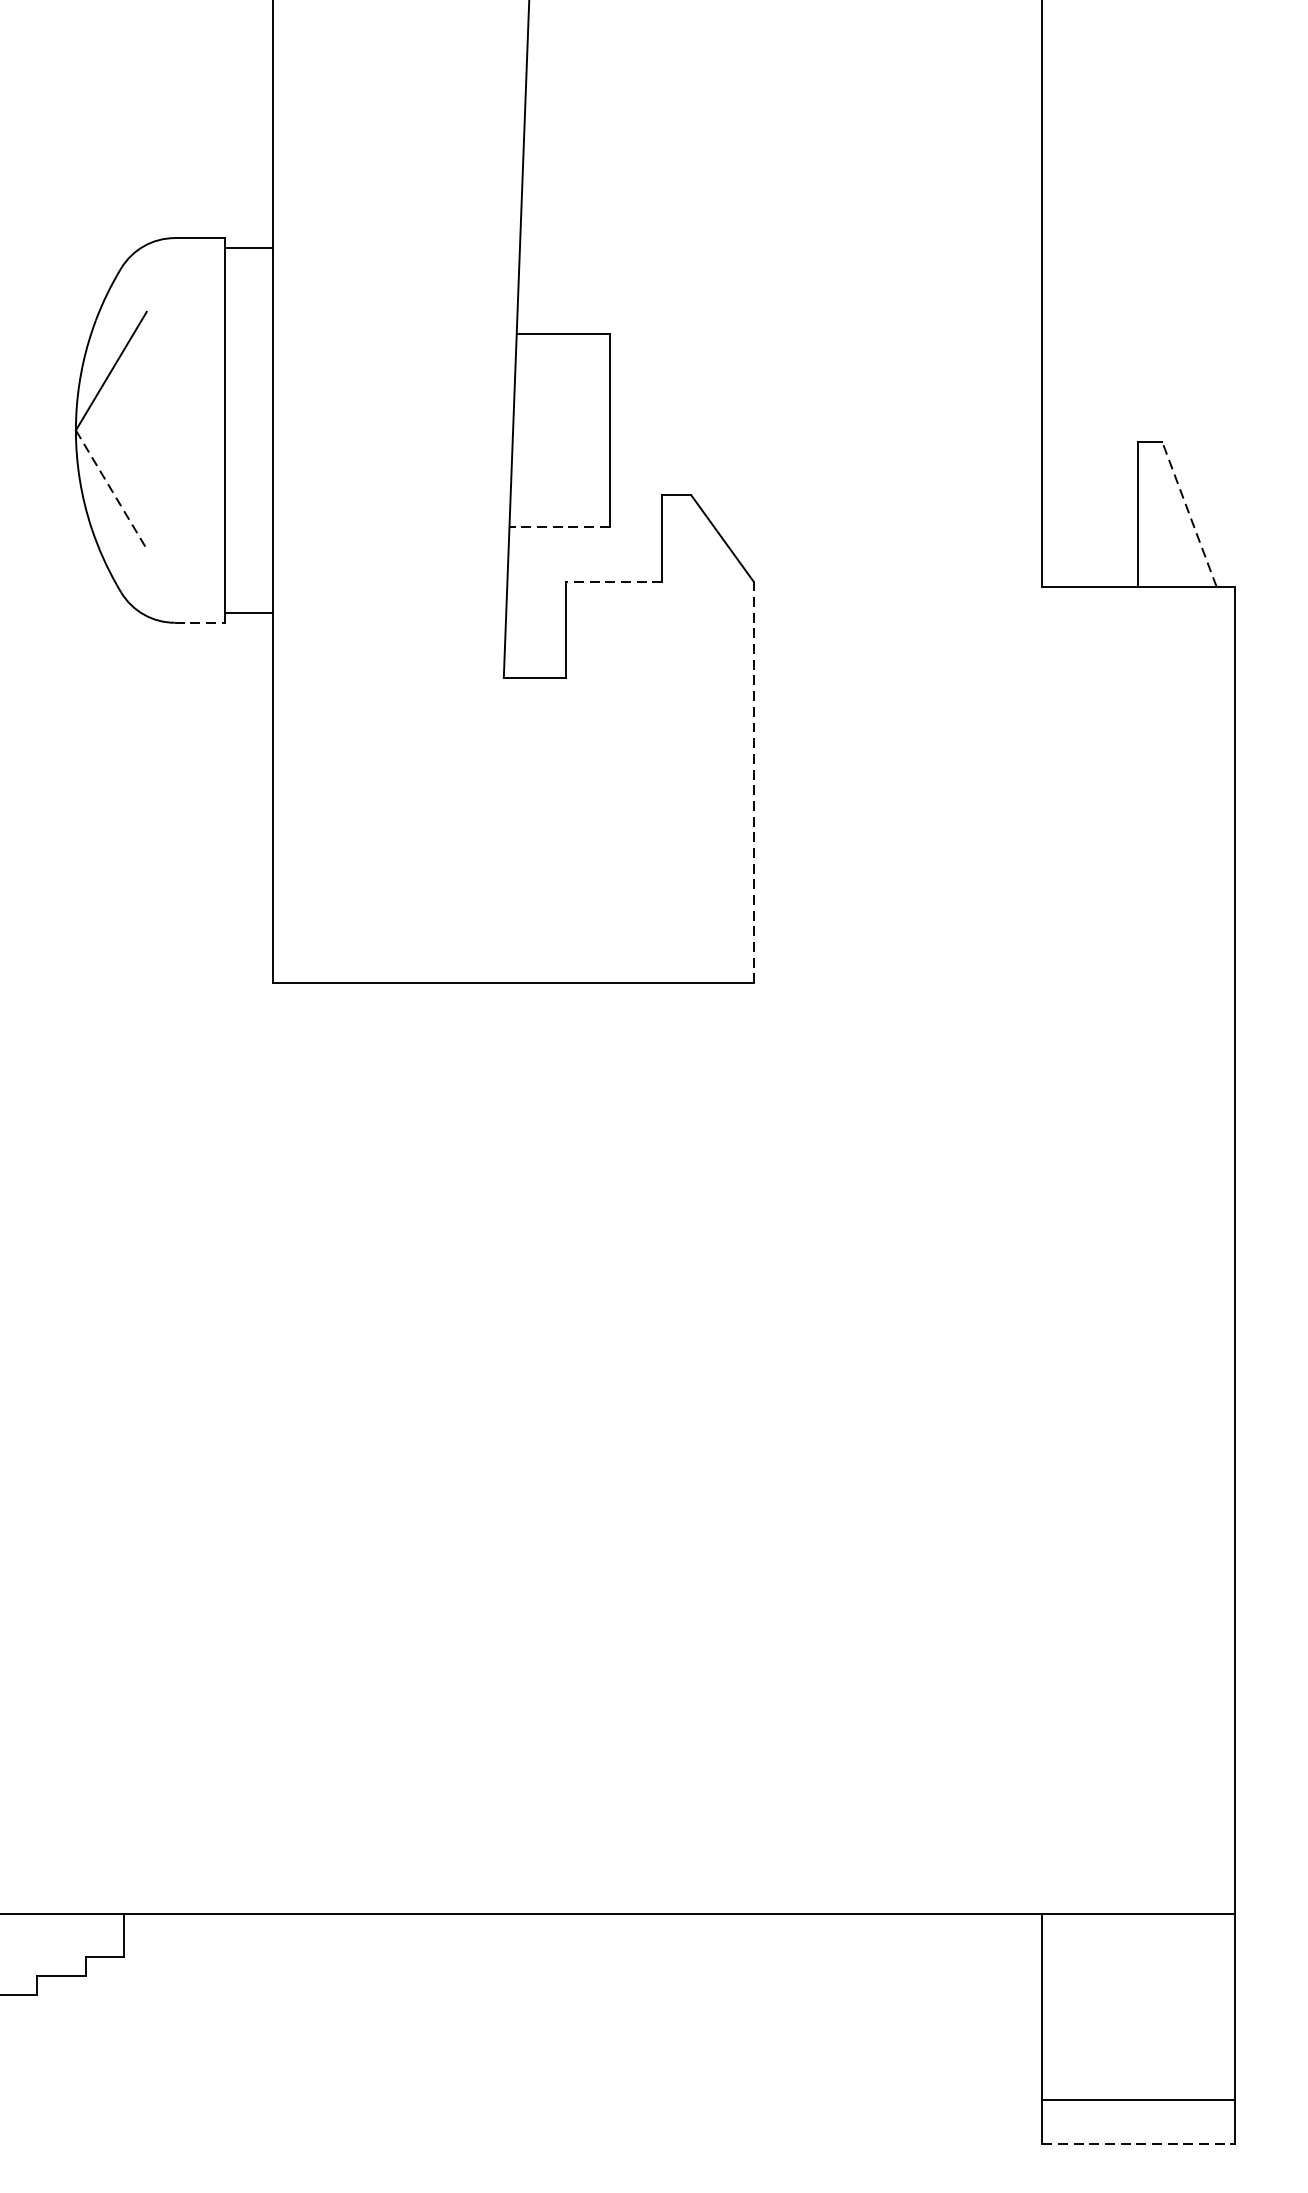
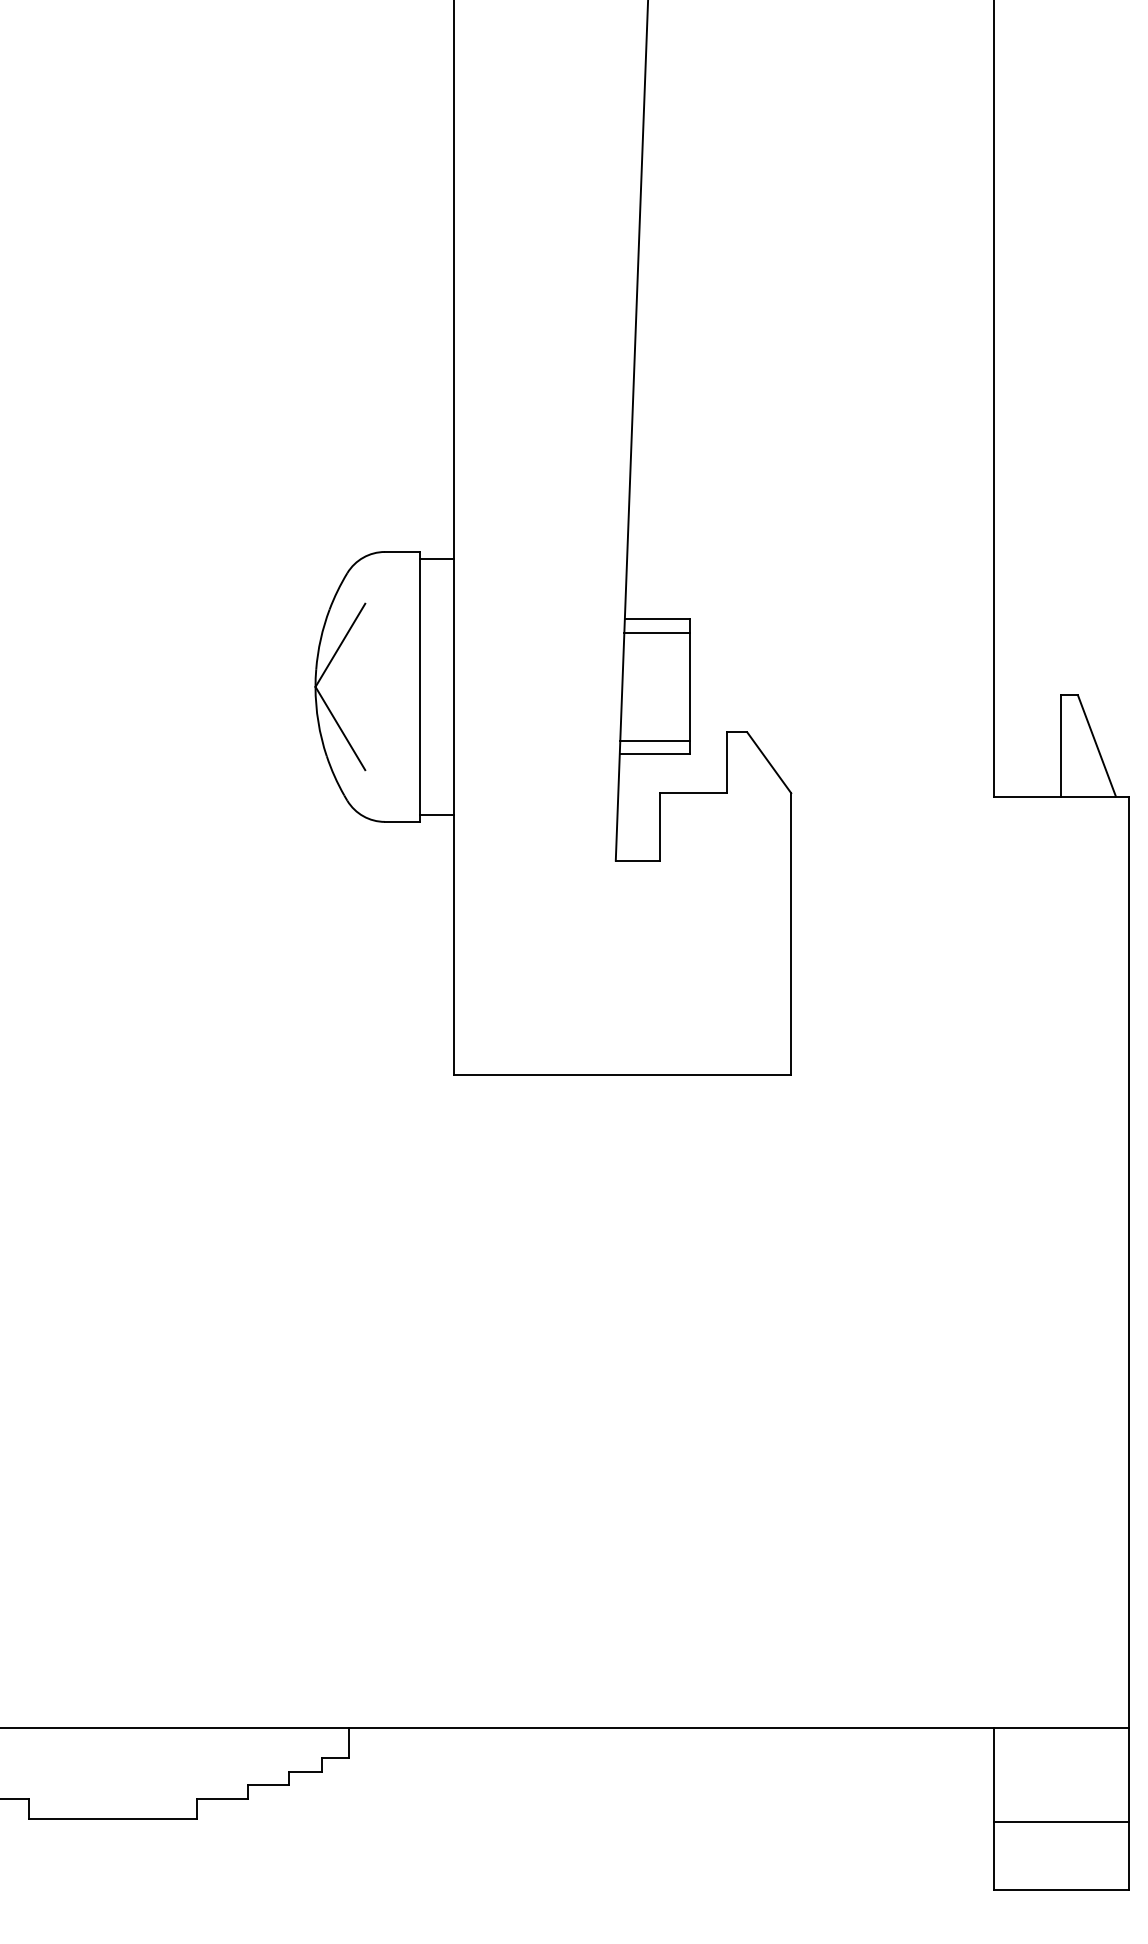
line: (563, 352) -> (657, 632), added
line: (111, 489) -> (340, 728), dashed -> solid
line: (560, 506) -> (655, 740), added
line: (1188, 513) -> (1096, 745), dashed -> solid
line: (558, 526) -> (654, 754), dashed -> solid
line: (614, 582) -> (693, 793), dashed -> solid
line: (199, 622) -> (402, 821), dashed -> solid
line: (754, 783) -> (791, 934), dashed -> solid
line: (1137, 2100) -> (1060, 1822), moved
line: (1138, 2144) -> (1061, 1889), dashed -> solid

